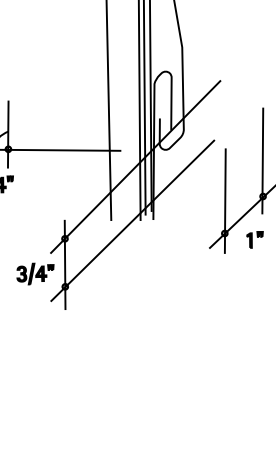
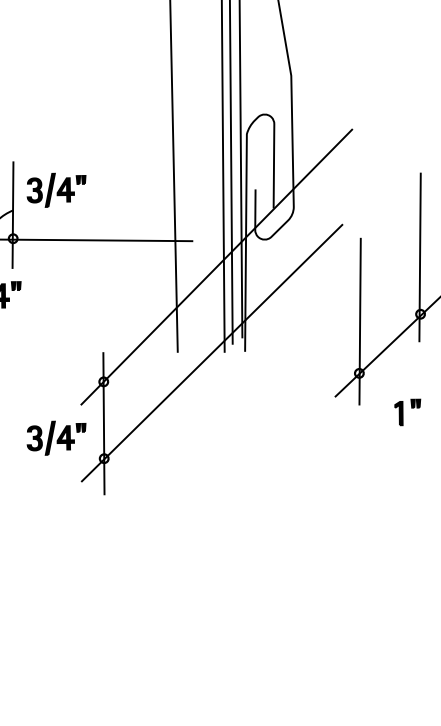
part: (35, 118) -> (56, 189), added
part: (254, 239) -> (406, 411), moved

